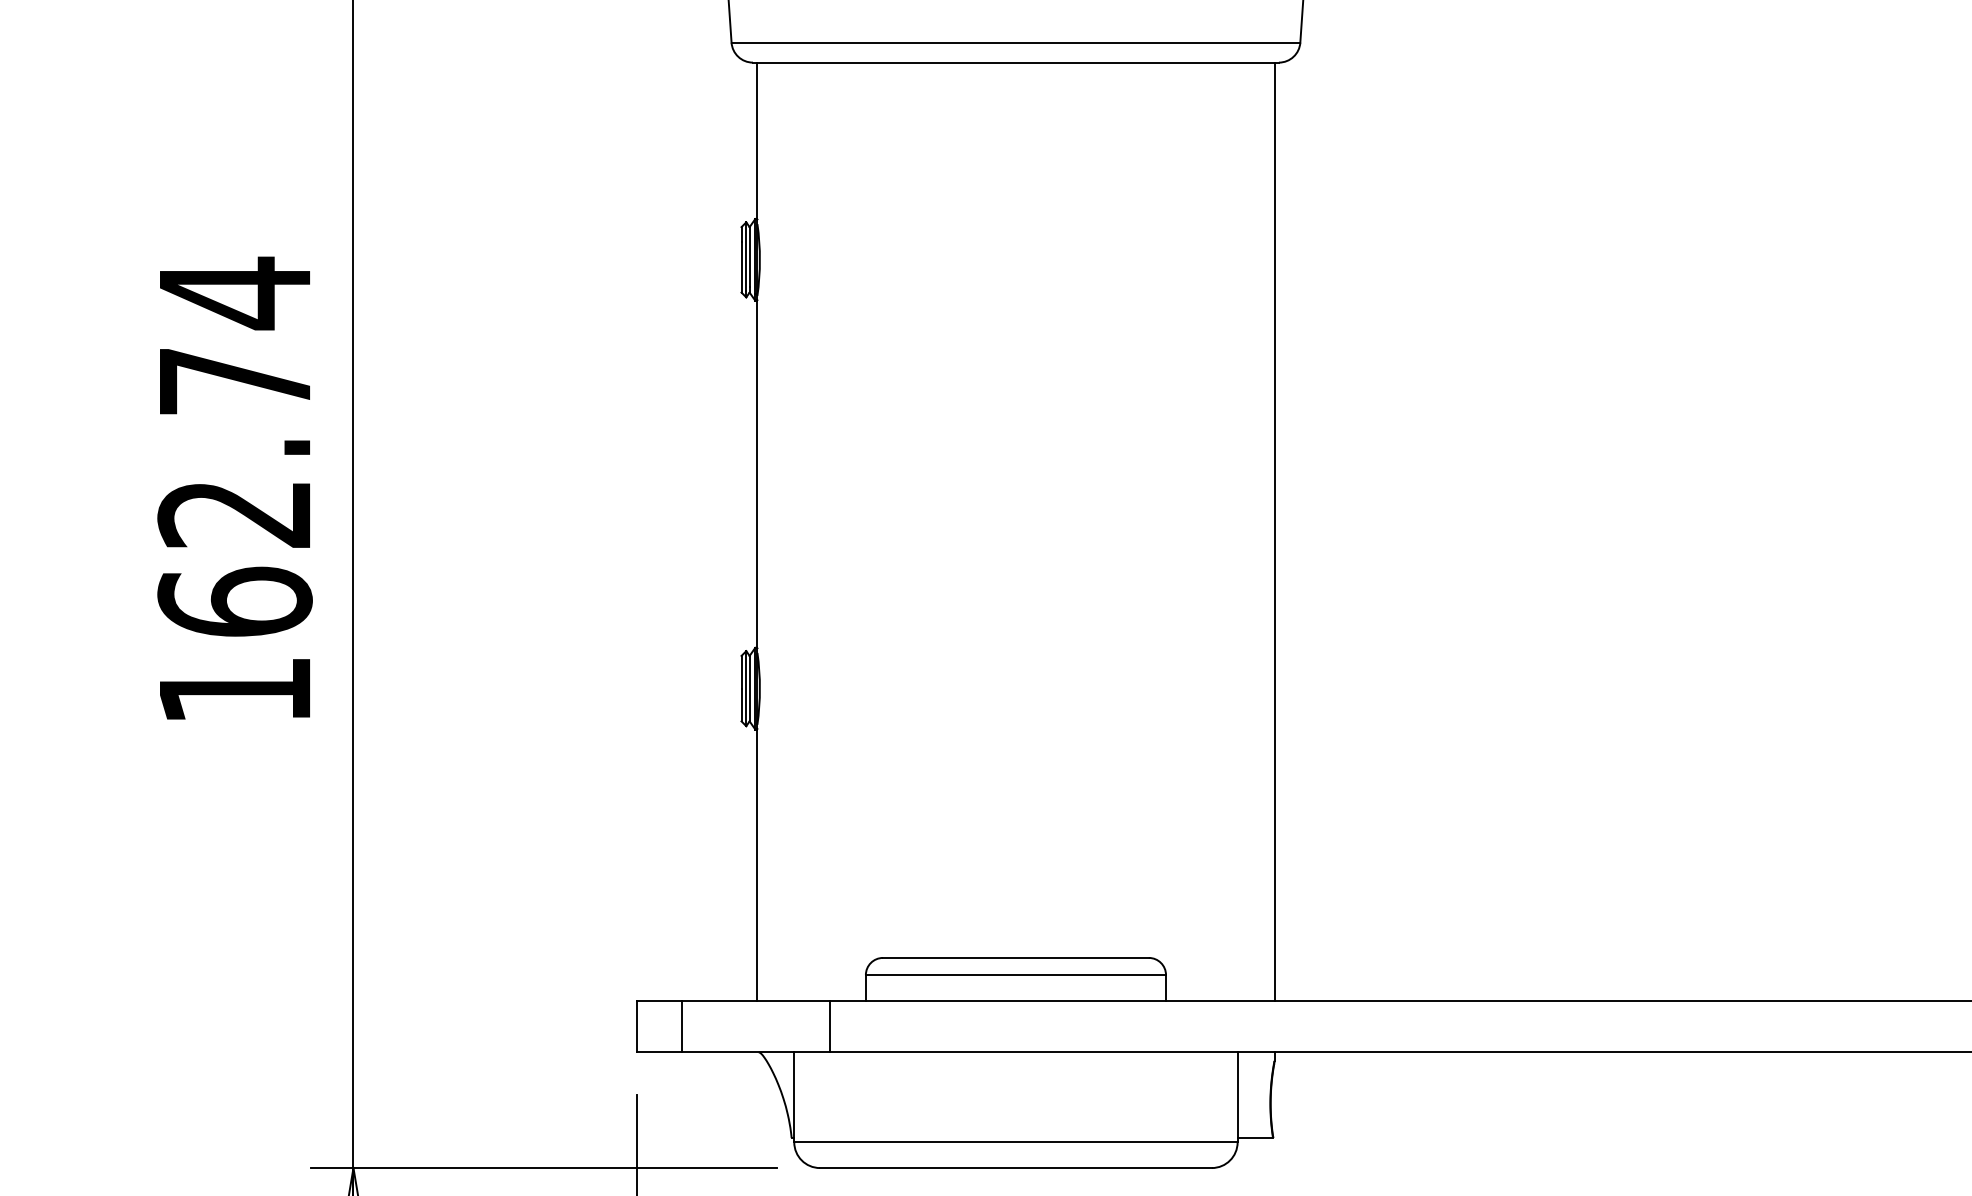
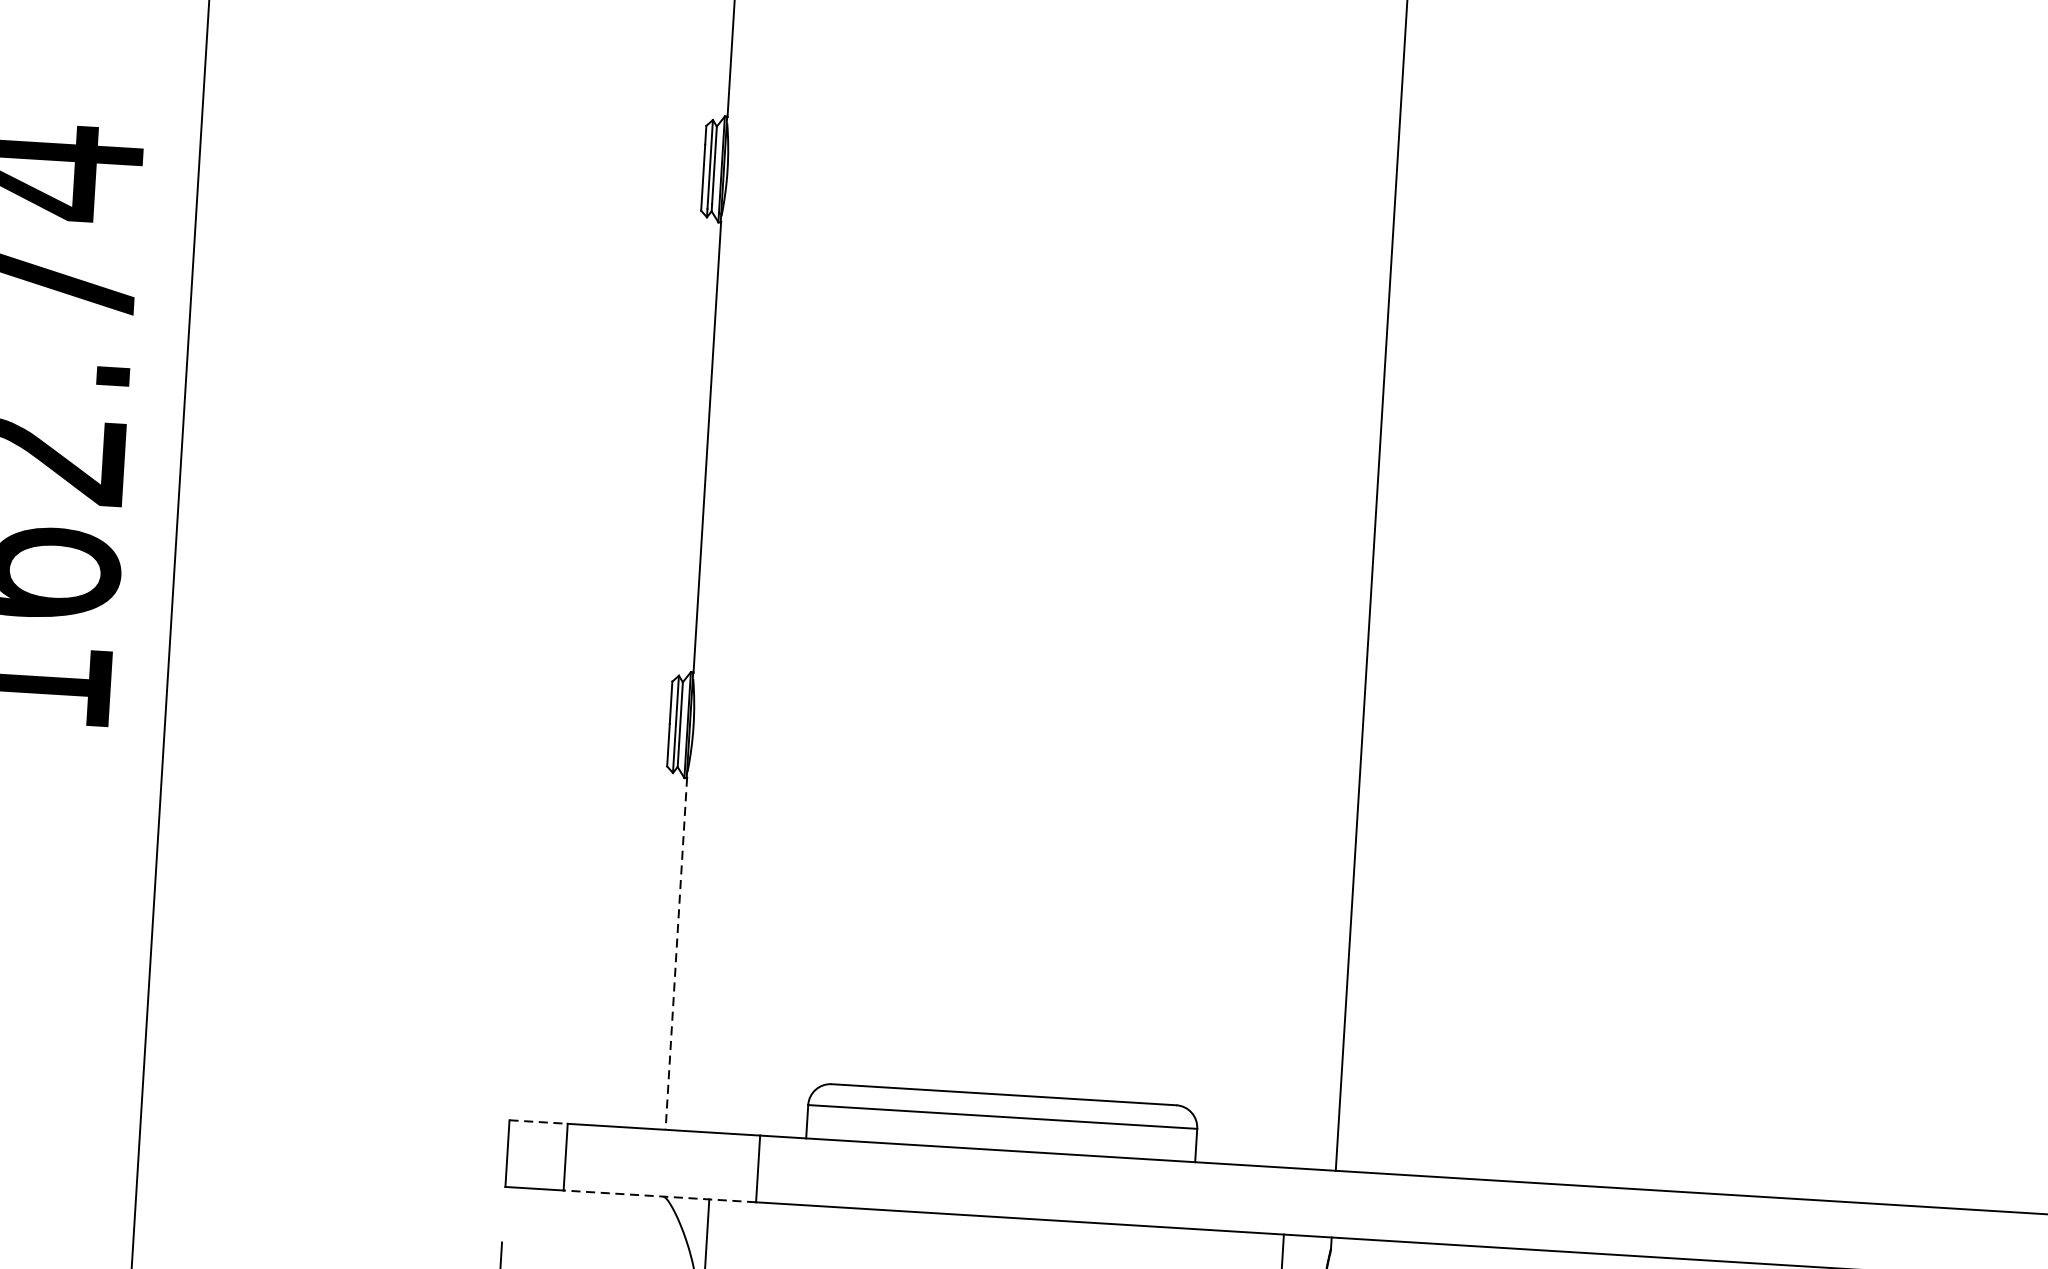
line: (757, 864) -> (676, 953), solid -> dashed
line: (659, 1000) -> (538, 1121), solid -> dashed
line: (755, 1052) -> (659, 1196), solid -> dashed

